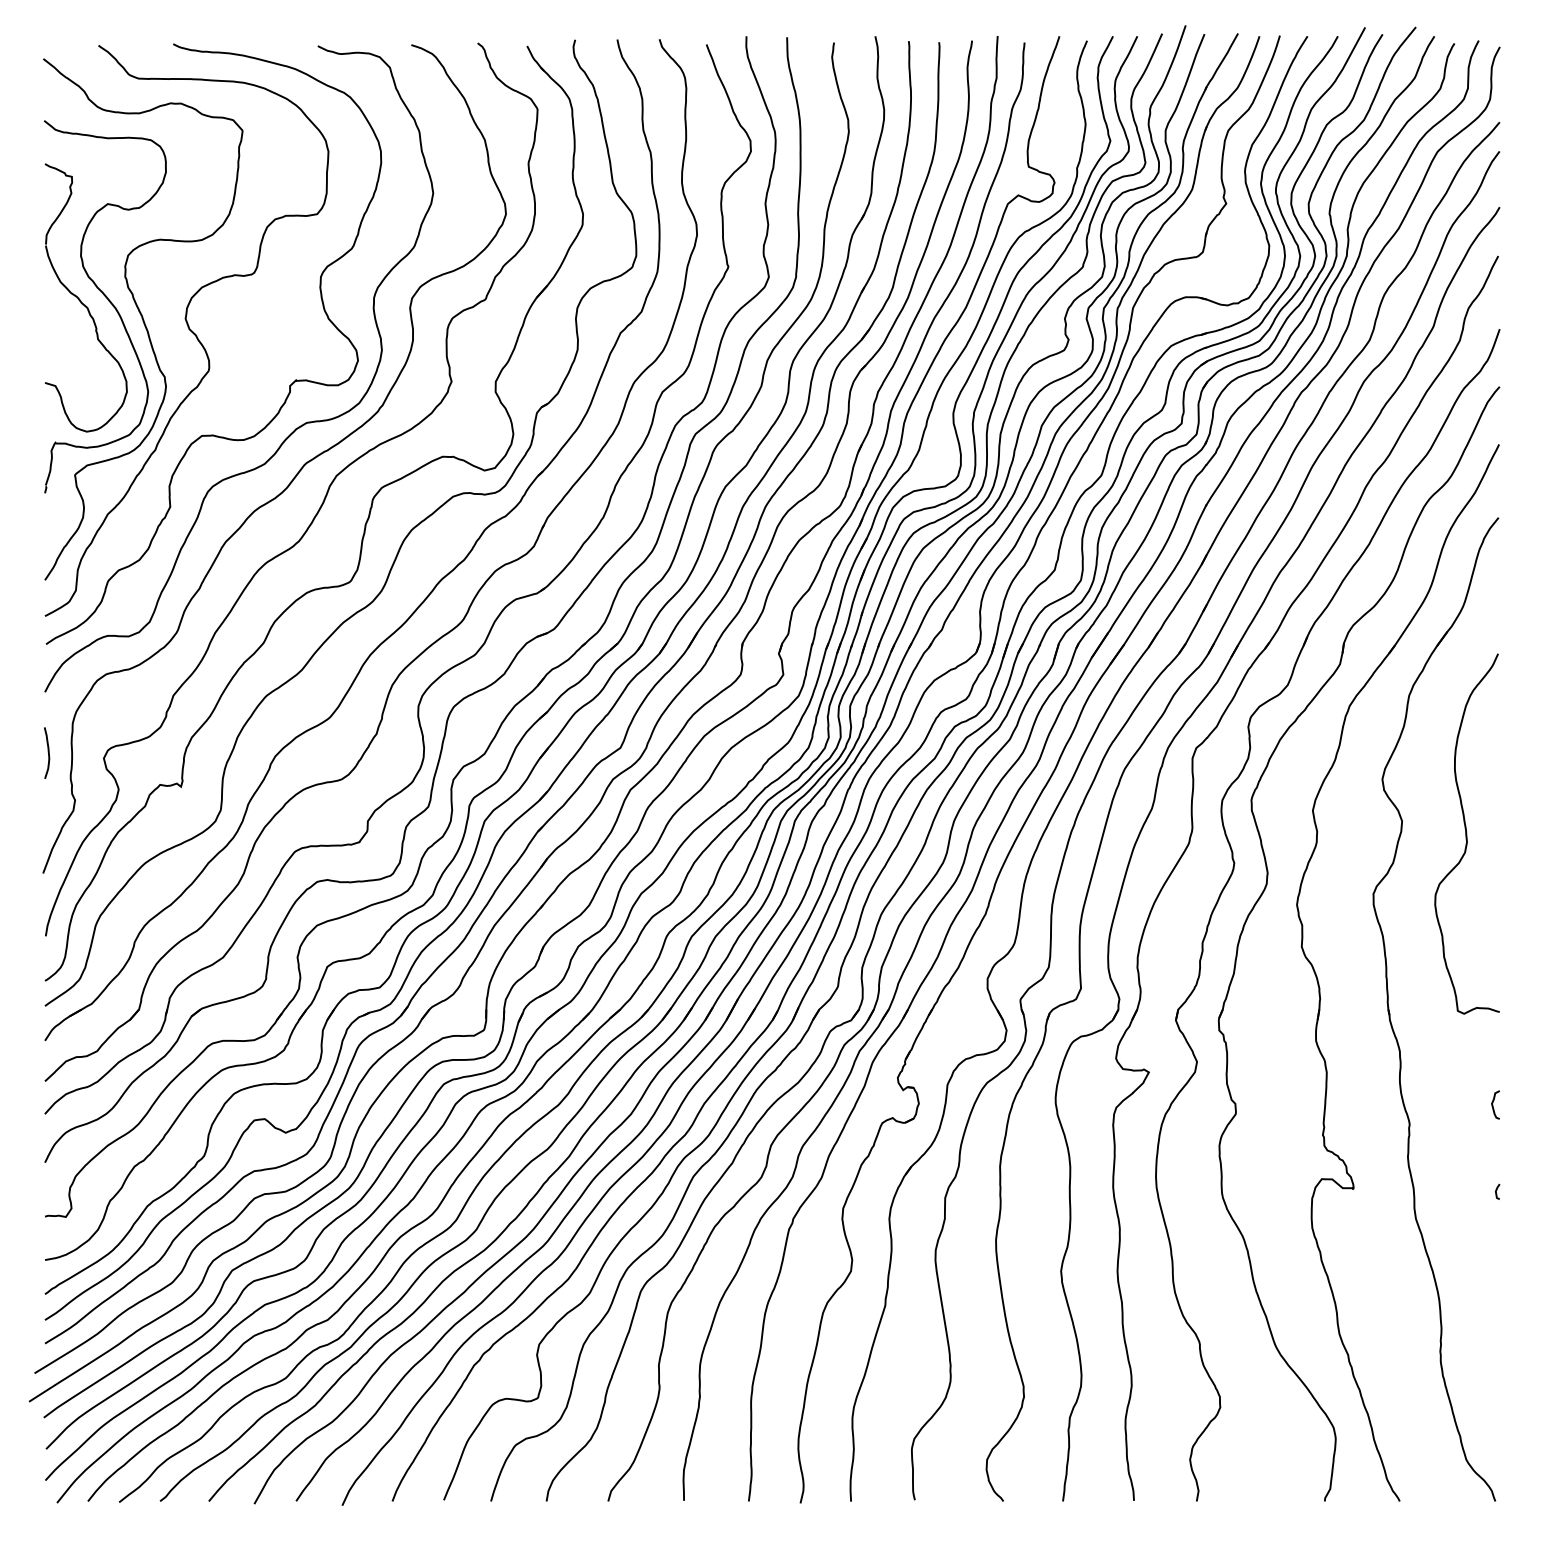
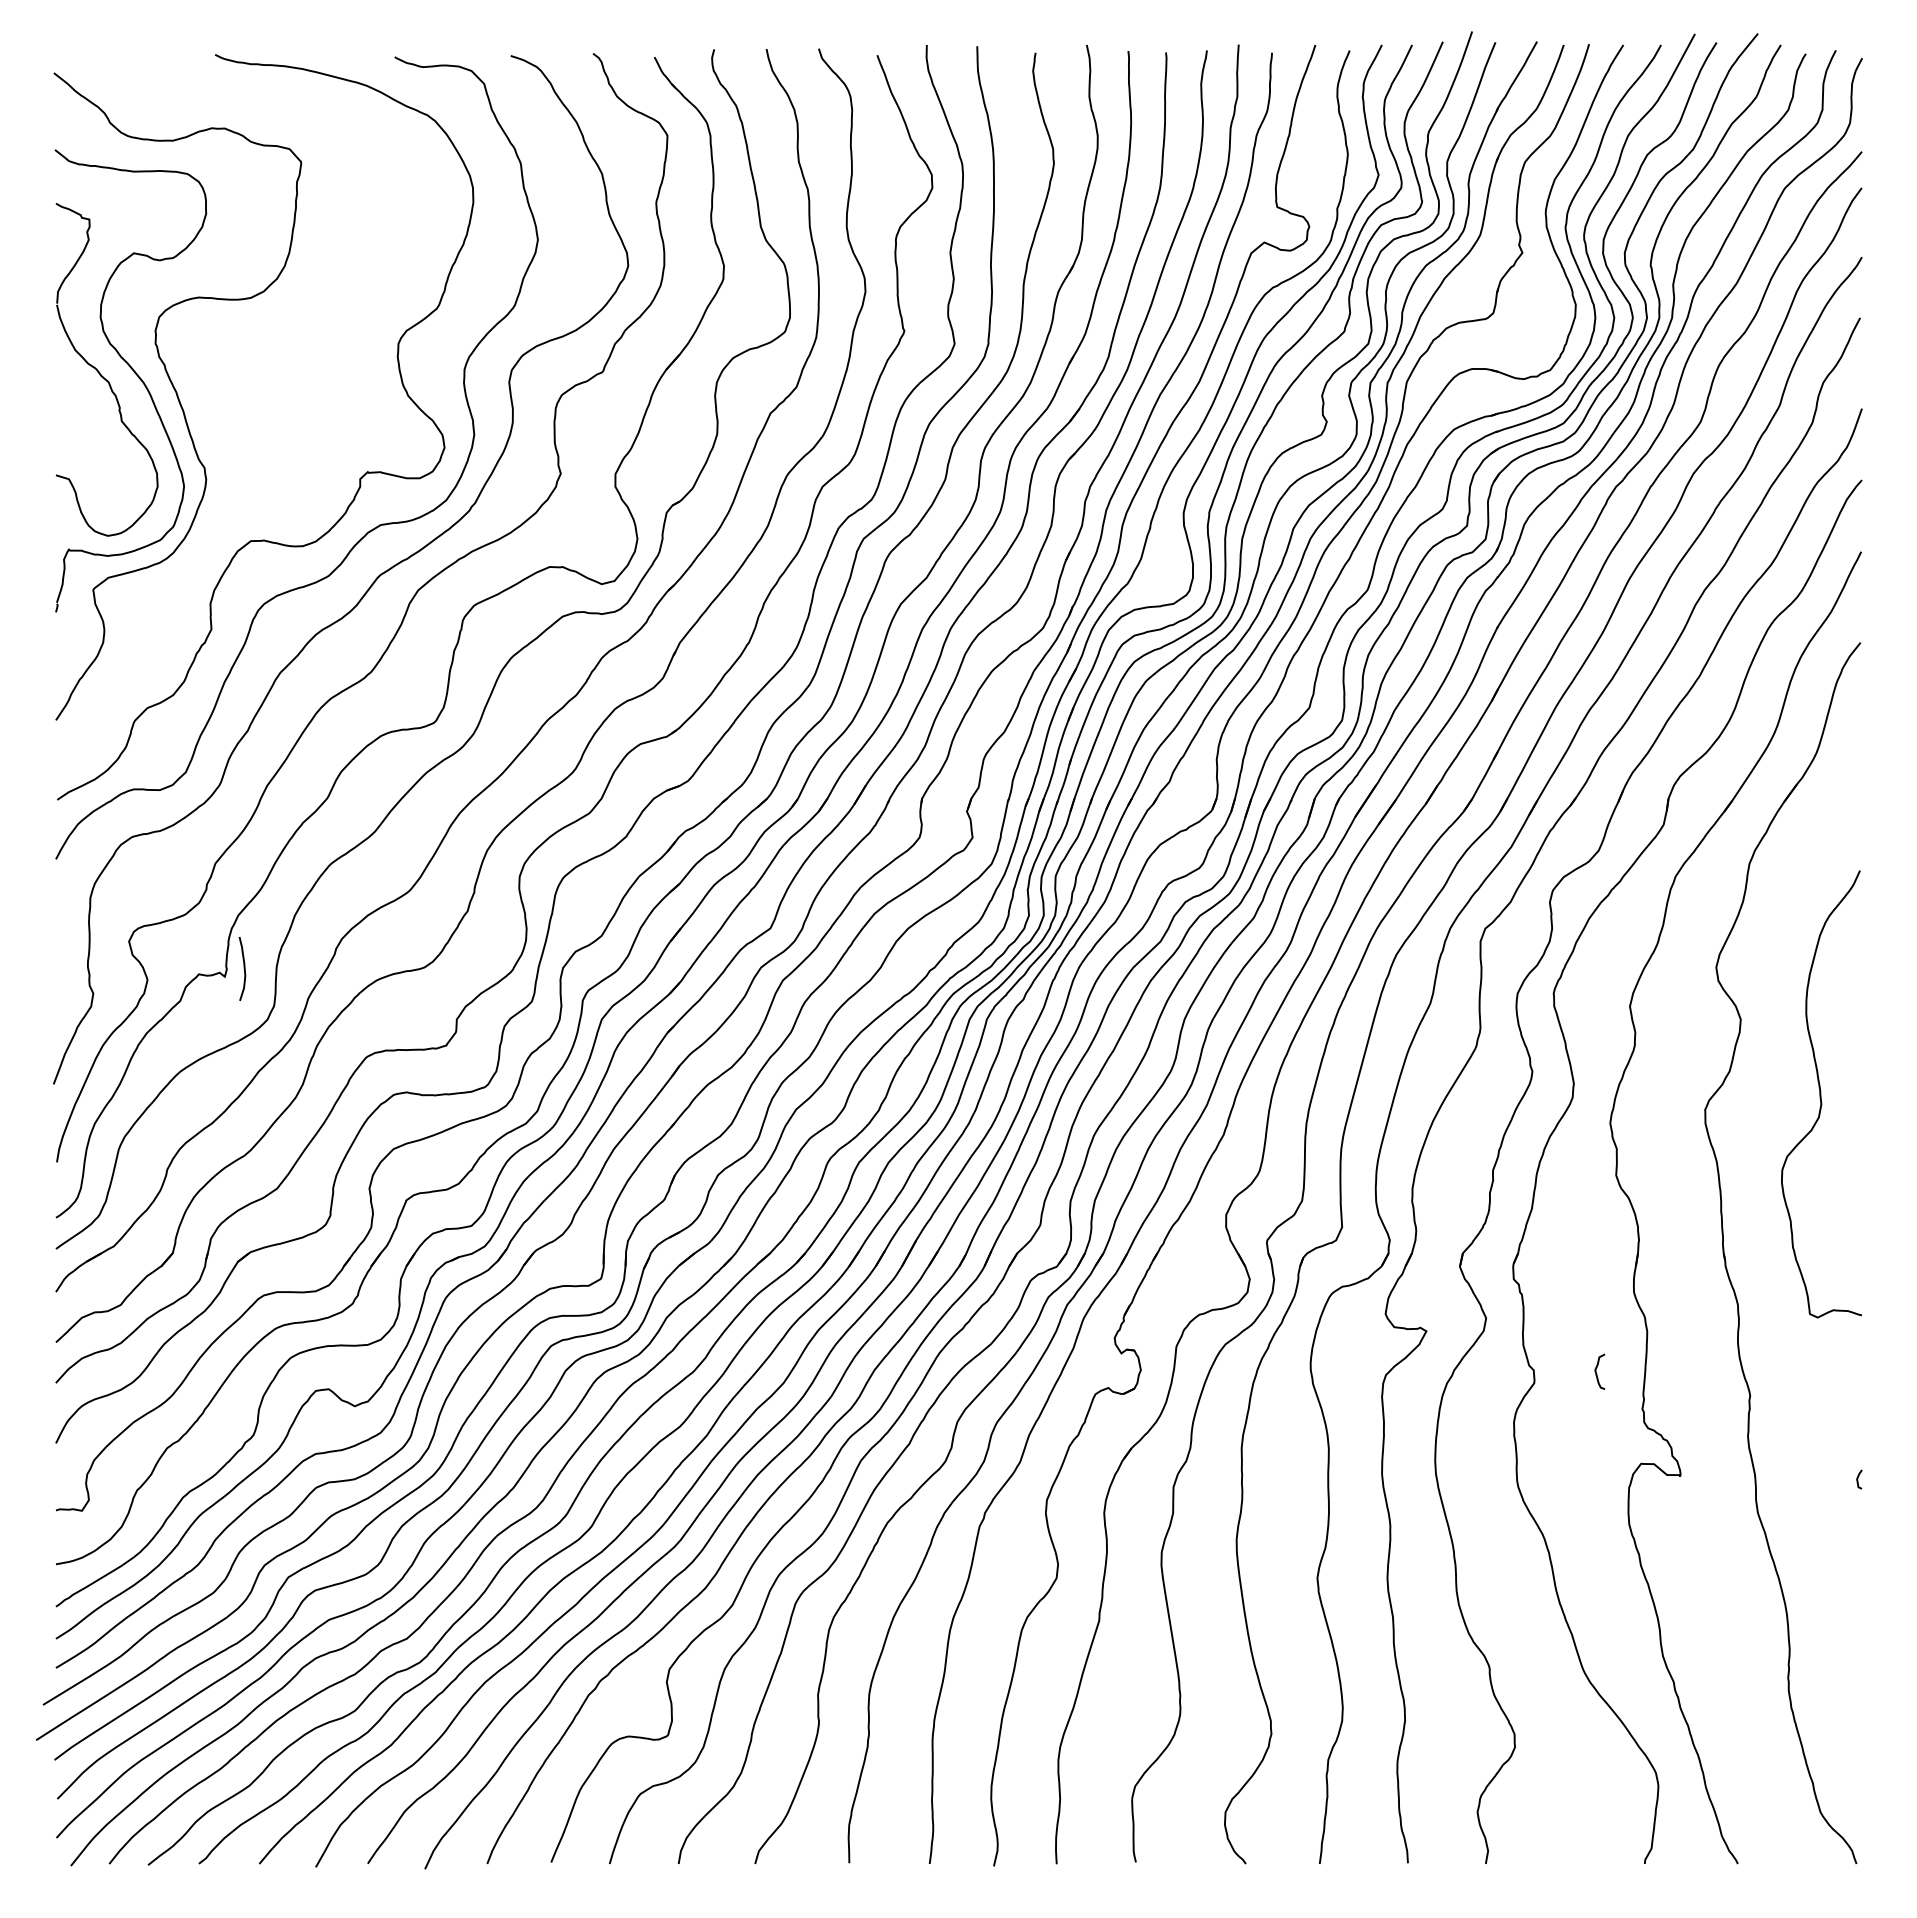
curve: (188, 329) -> (234, 409), removed
curve: (47, 752) -> (243, 968), moved
curve: (1467, 834) -> (1821, 1094), moved
curve: (1493, 1106) -> (1597, 1373), moved

